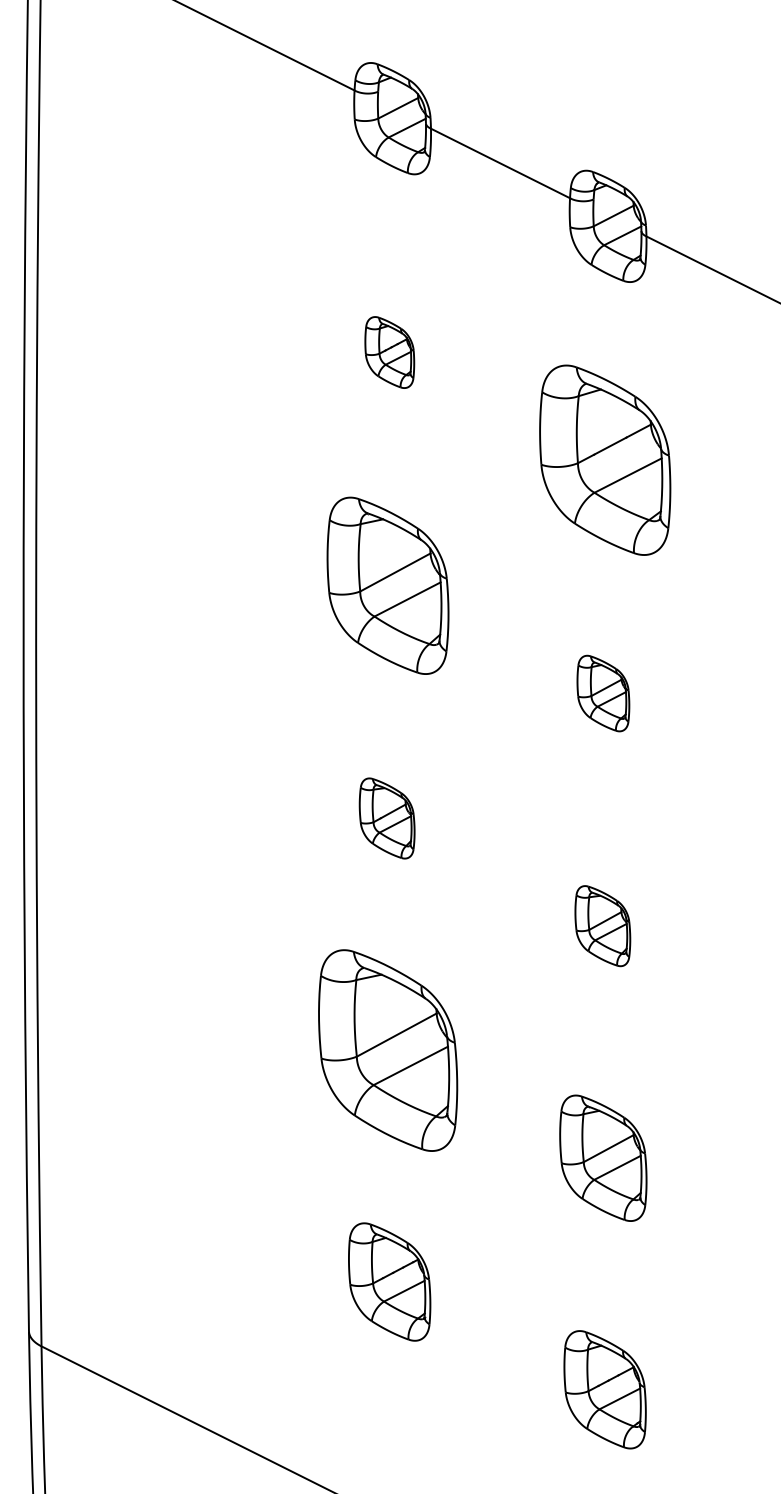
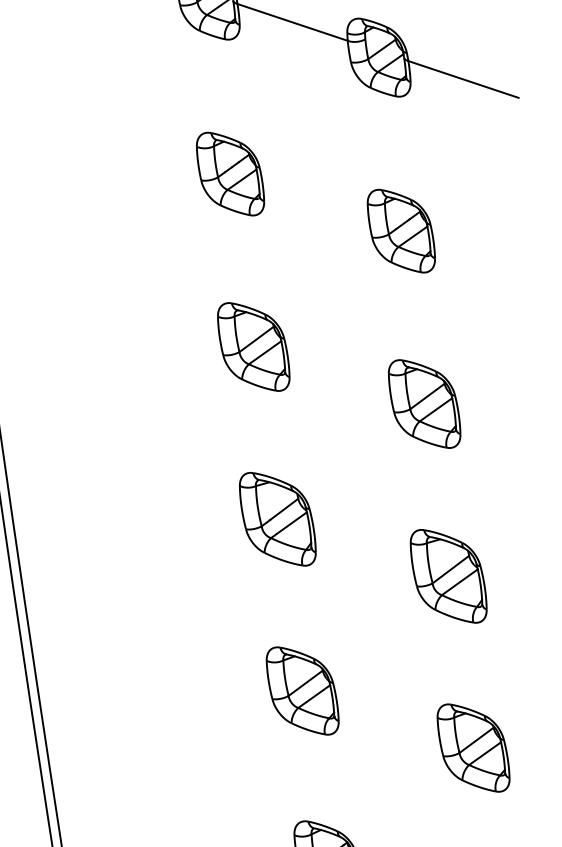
part: (389, 352) -> (230, 174), size x1.67
part: (604, 460) -> (400, 231), size x0.62
part: (387, 585) -> (253, 346), size x0.71
part: (603, 693) -> (424, 403), size x1.67
part: (386, 818) -> (277, 519), size x1.67
part: (602, 925) -> (448, 575), size x1.67
part: (387, 1050) -> (302, 691), size x0.62

